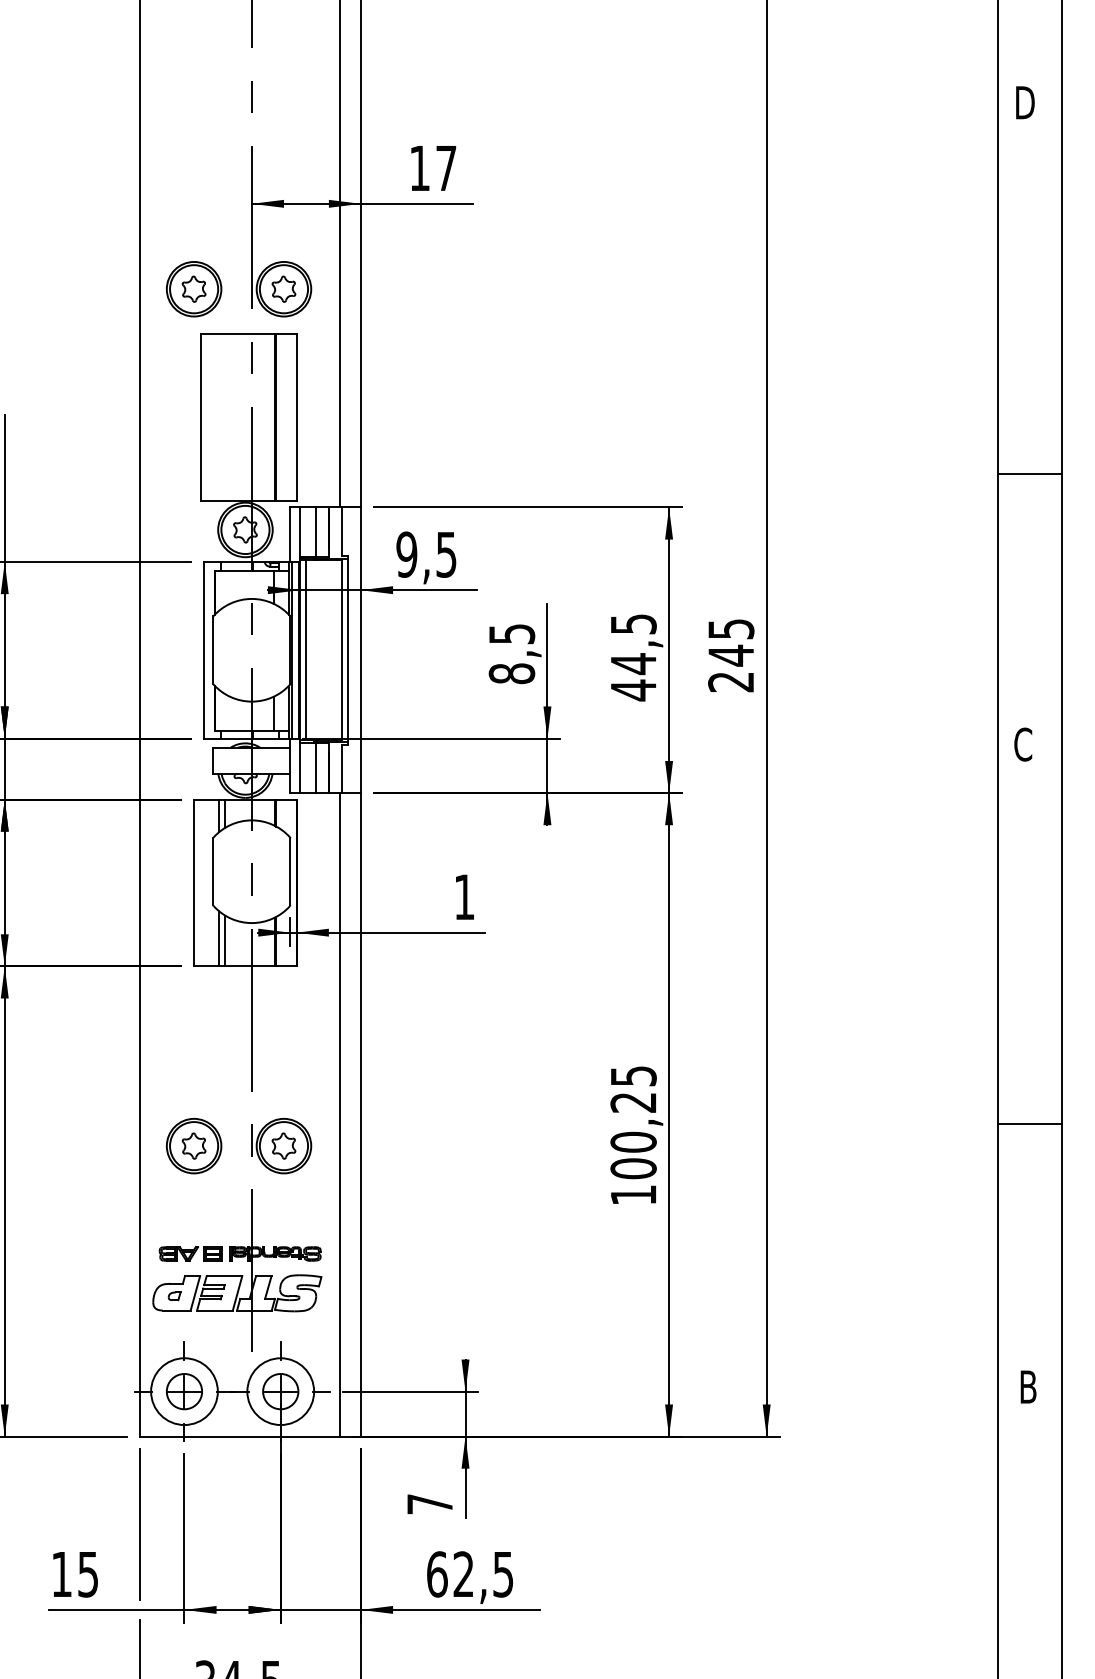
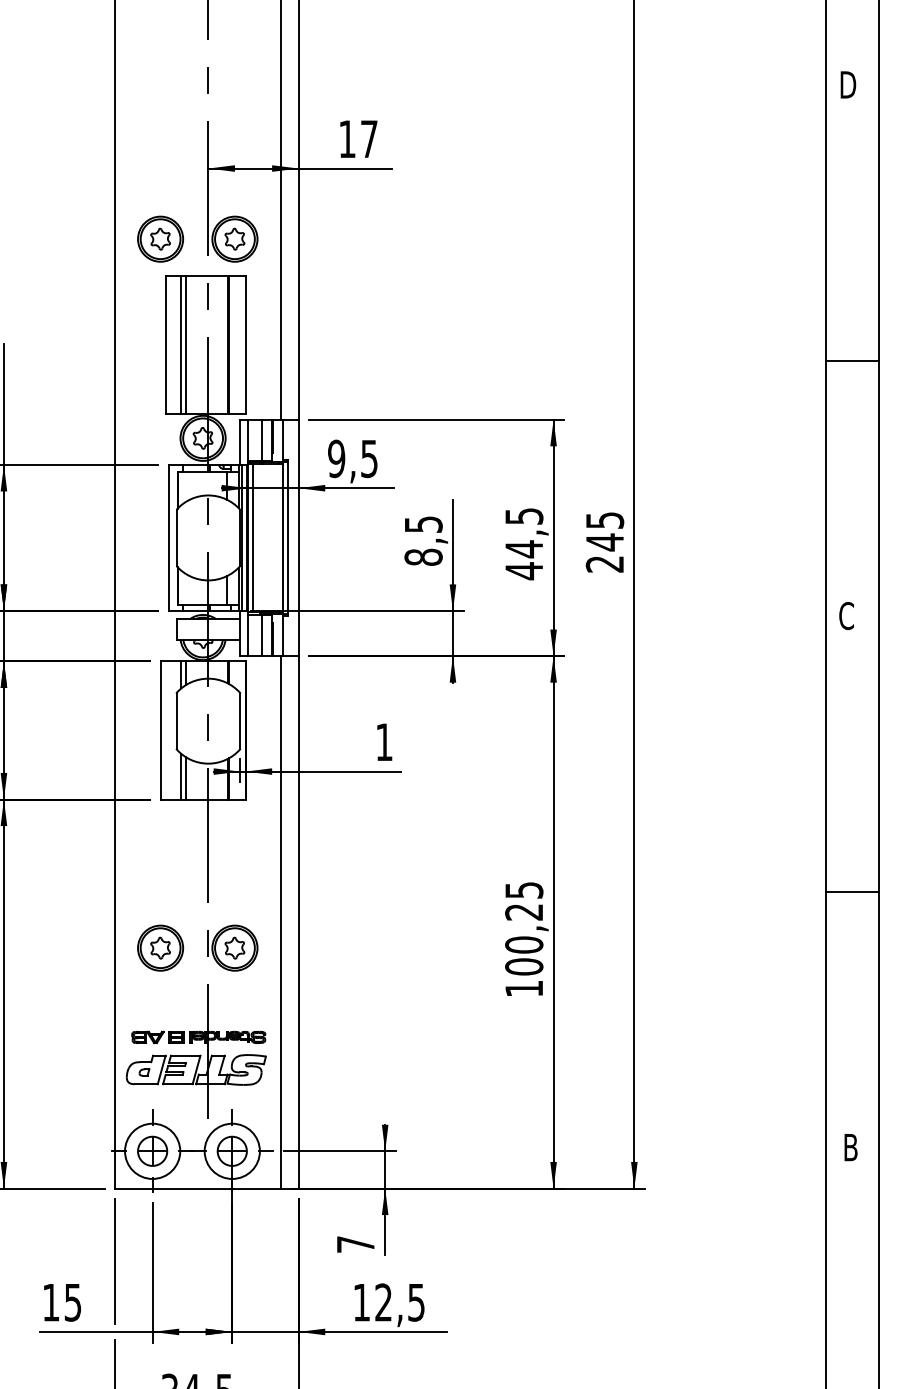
line: (219, 417) -> (181, 345), added
line: (225, 417) -> (186, 345), added
line: (1029, 473) -> (851, 361), moved
line: (1029, 1123) -> (851, 892), moved
text: (437, 1574) -> (361, 1302), 62,5 -> 12,5

